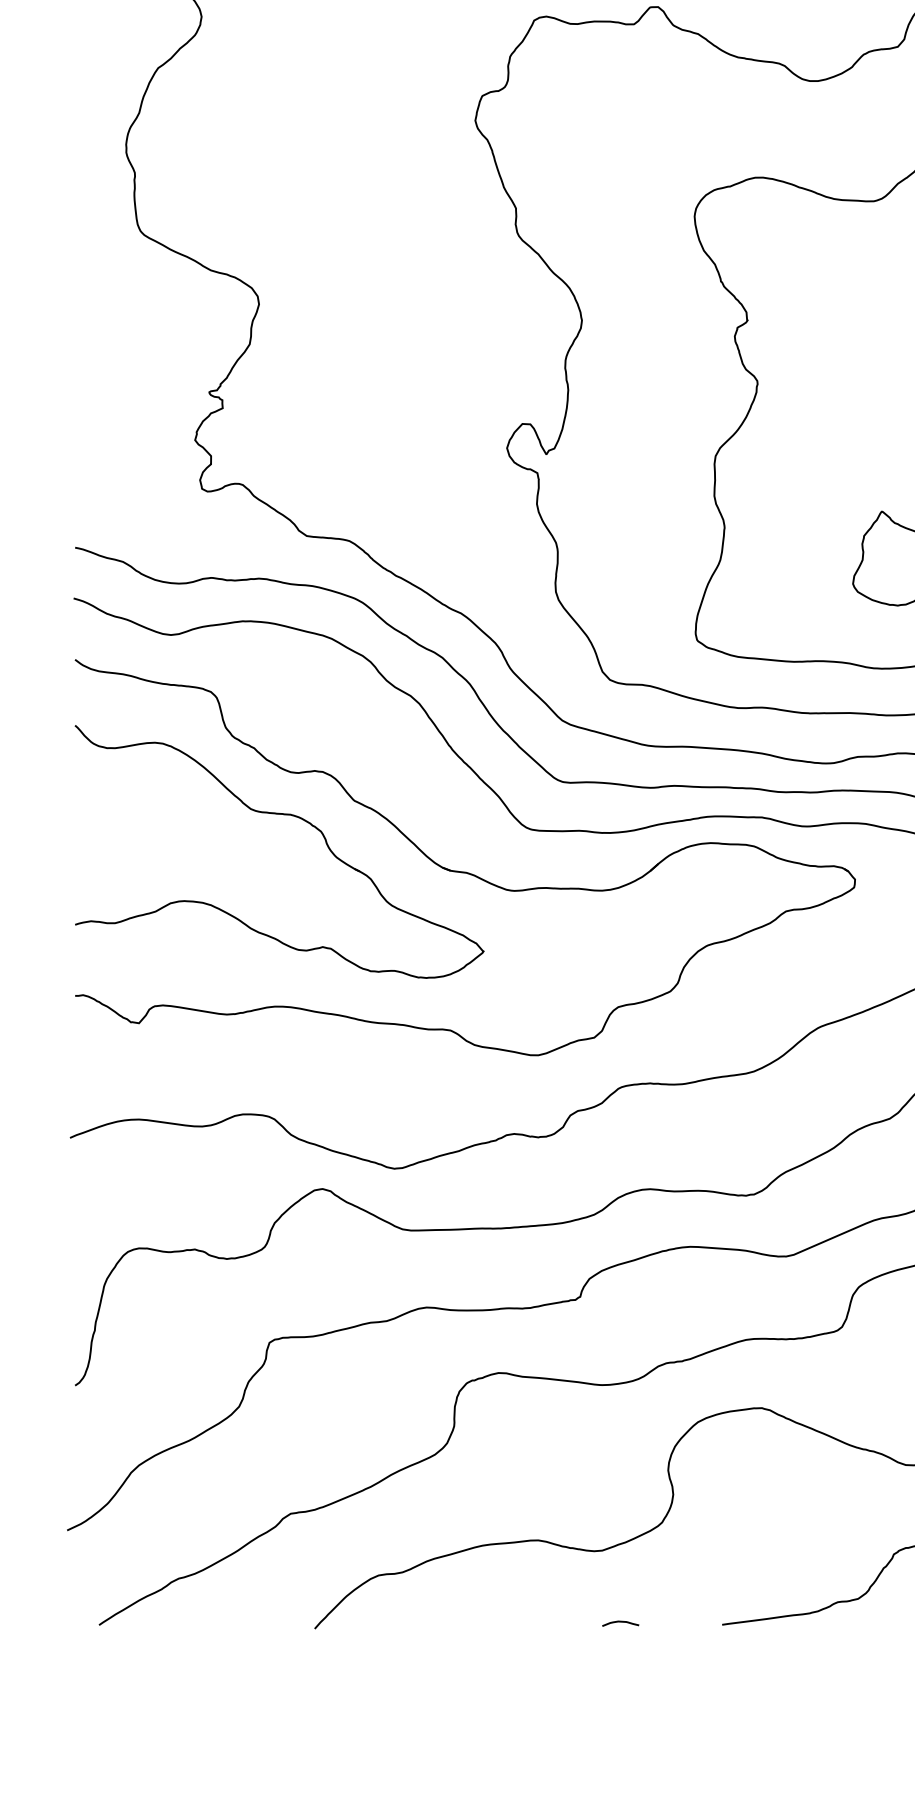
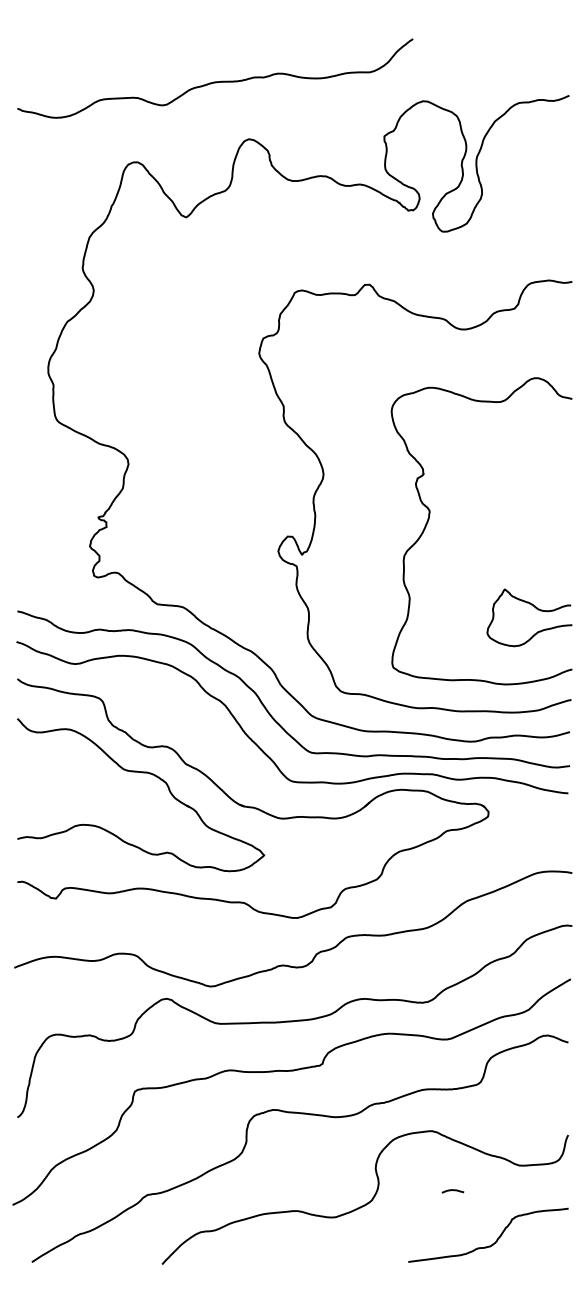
curve: (619, 1622) -> (452, 1190), moved

